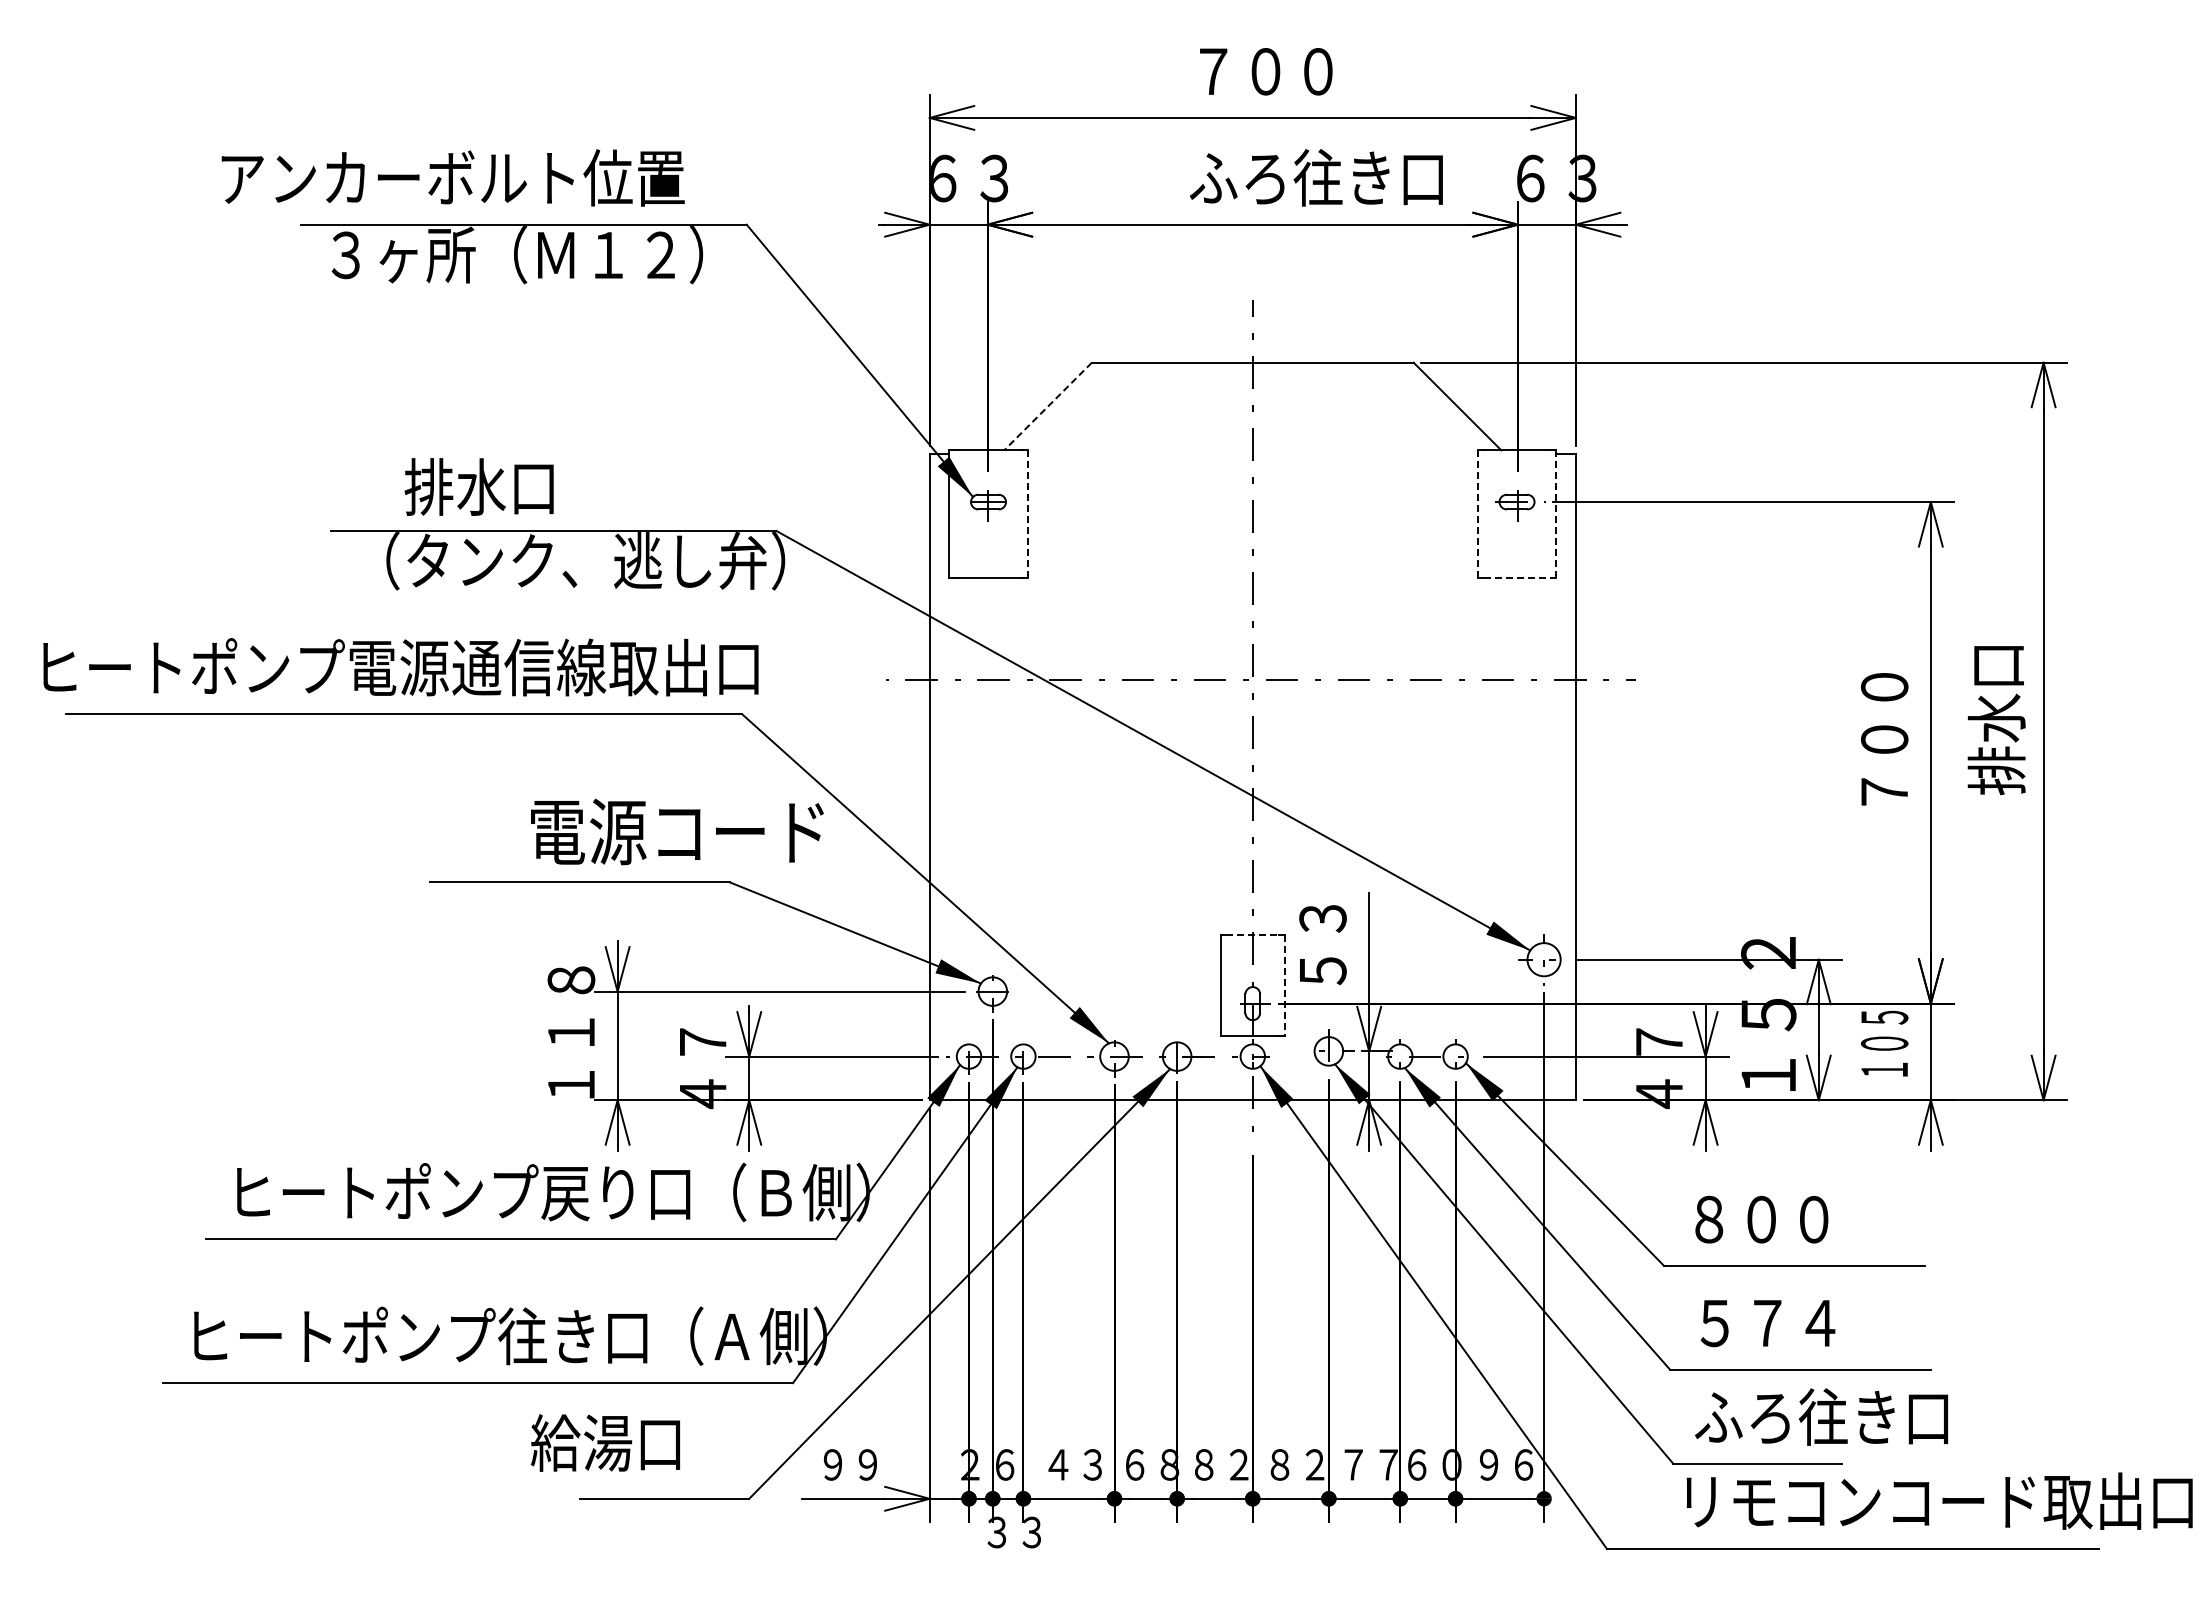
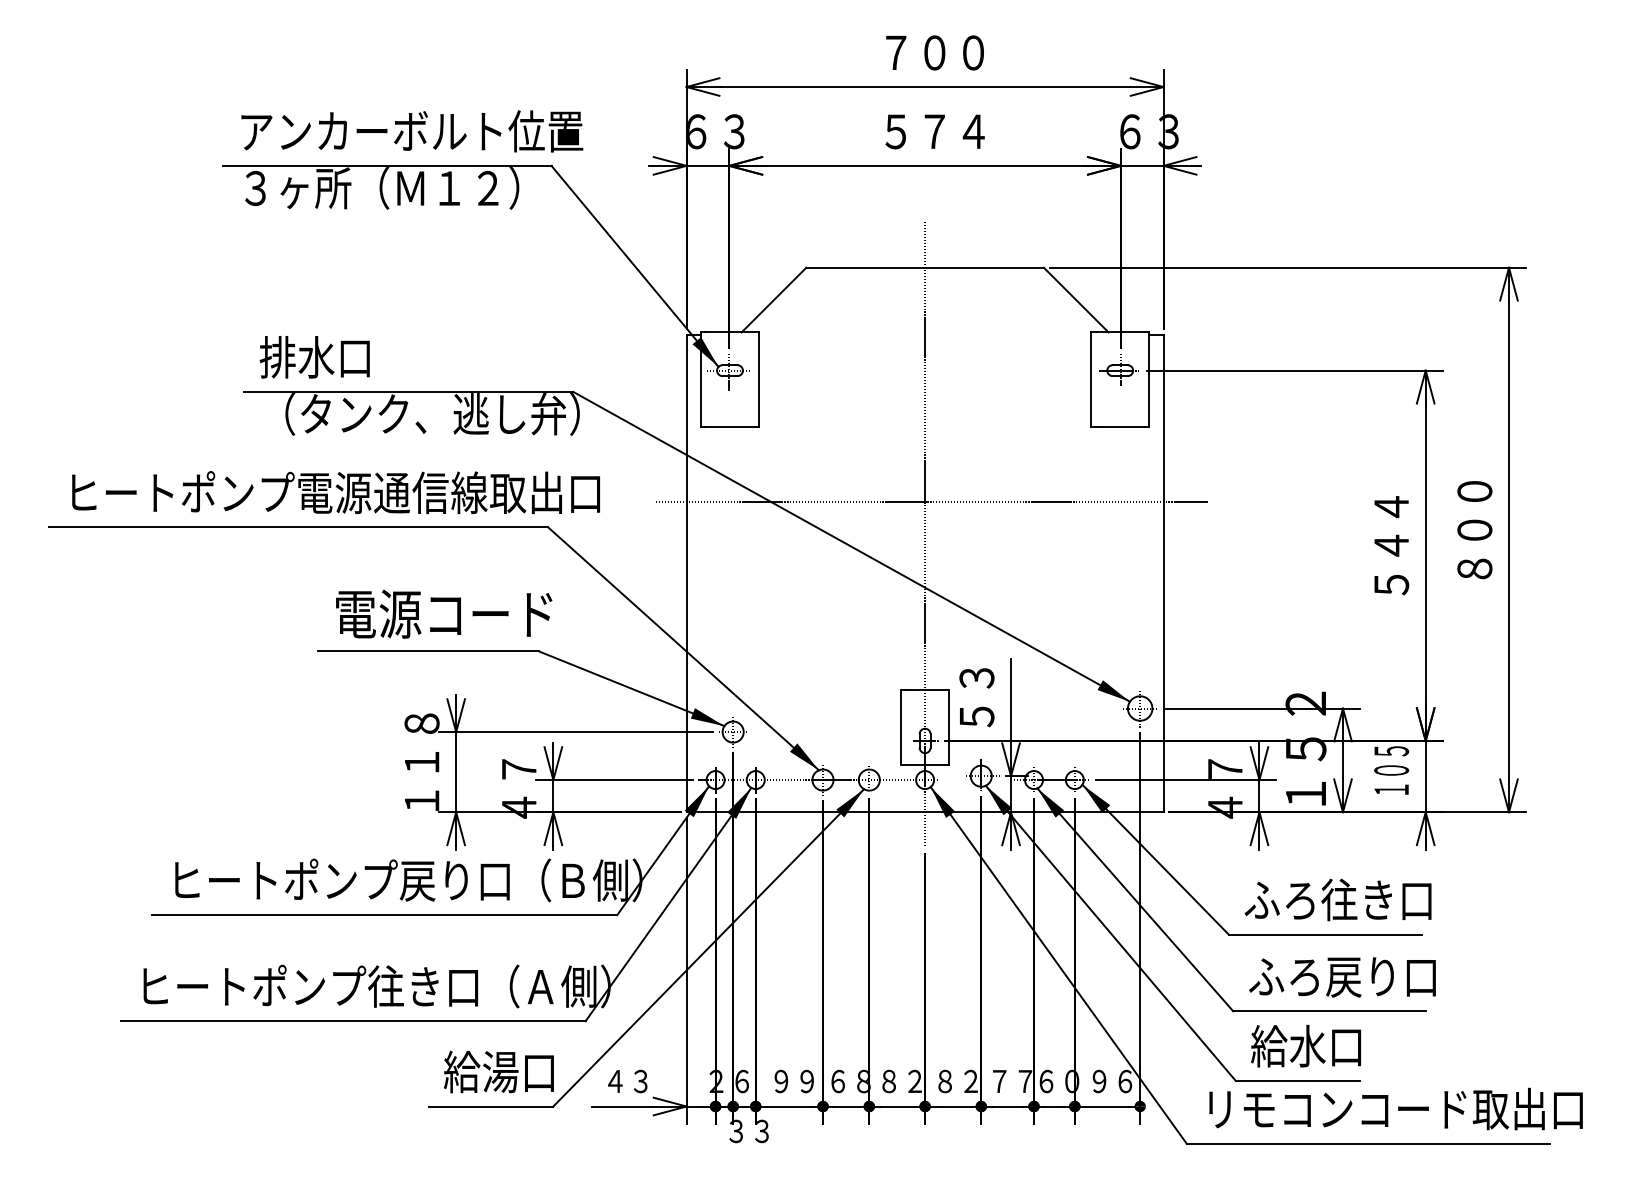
text: (452, 177) -> (411, 131), moved
text: (1315, 177) -> (971, 131), ふろ往き口 -> ５７４
line: (1048, 406) -> (774, 300), dashed -> solid
text: (478, 486) -> (314, 356), moved
line: (1027, 514) -> (758, 379), dashed -> solid
line: (1477, 514) -> (1091, 379), dashed -> solid
line: (1556, 514) -> (1149, 379), dashed -> solid
line: (1517, 578) -> (1120, 427), dashed -> solid
text: (400, 667) -> (335, 492), moved
text: (1996, 720) -> (1474, 531), 排水口 -> ８００
text: (1884, 739) -> (1391, 545), ７００ -> ５４４
text: (677, 831) -> (444, 613), moved
line: (1252, 934) -> (924, 689), dashed -> solid
line: (1285, 985) -> (949, 727), dashed -> solid
text: (1811, 1218) -> (1337, 899), ８００ -> ふろ往き口
text: (1817, 1323) -> (1342, 977), ５７４ -> ふろ戻り口
text: (1821, 1416) -> (1344, 1045), ふろ往き口 -> 給水口
text: (604, 1442) -> (498, 1071), moved
text: (849, 1464) -> (627, 1081), ９９ -> ４３
text: (1075, 1464) -> (794, 1081), ４３ -> ９９
text: (1939, 1500) -> (1395, 1108), moved

